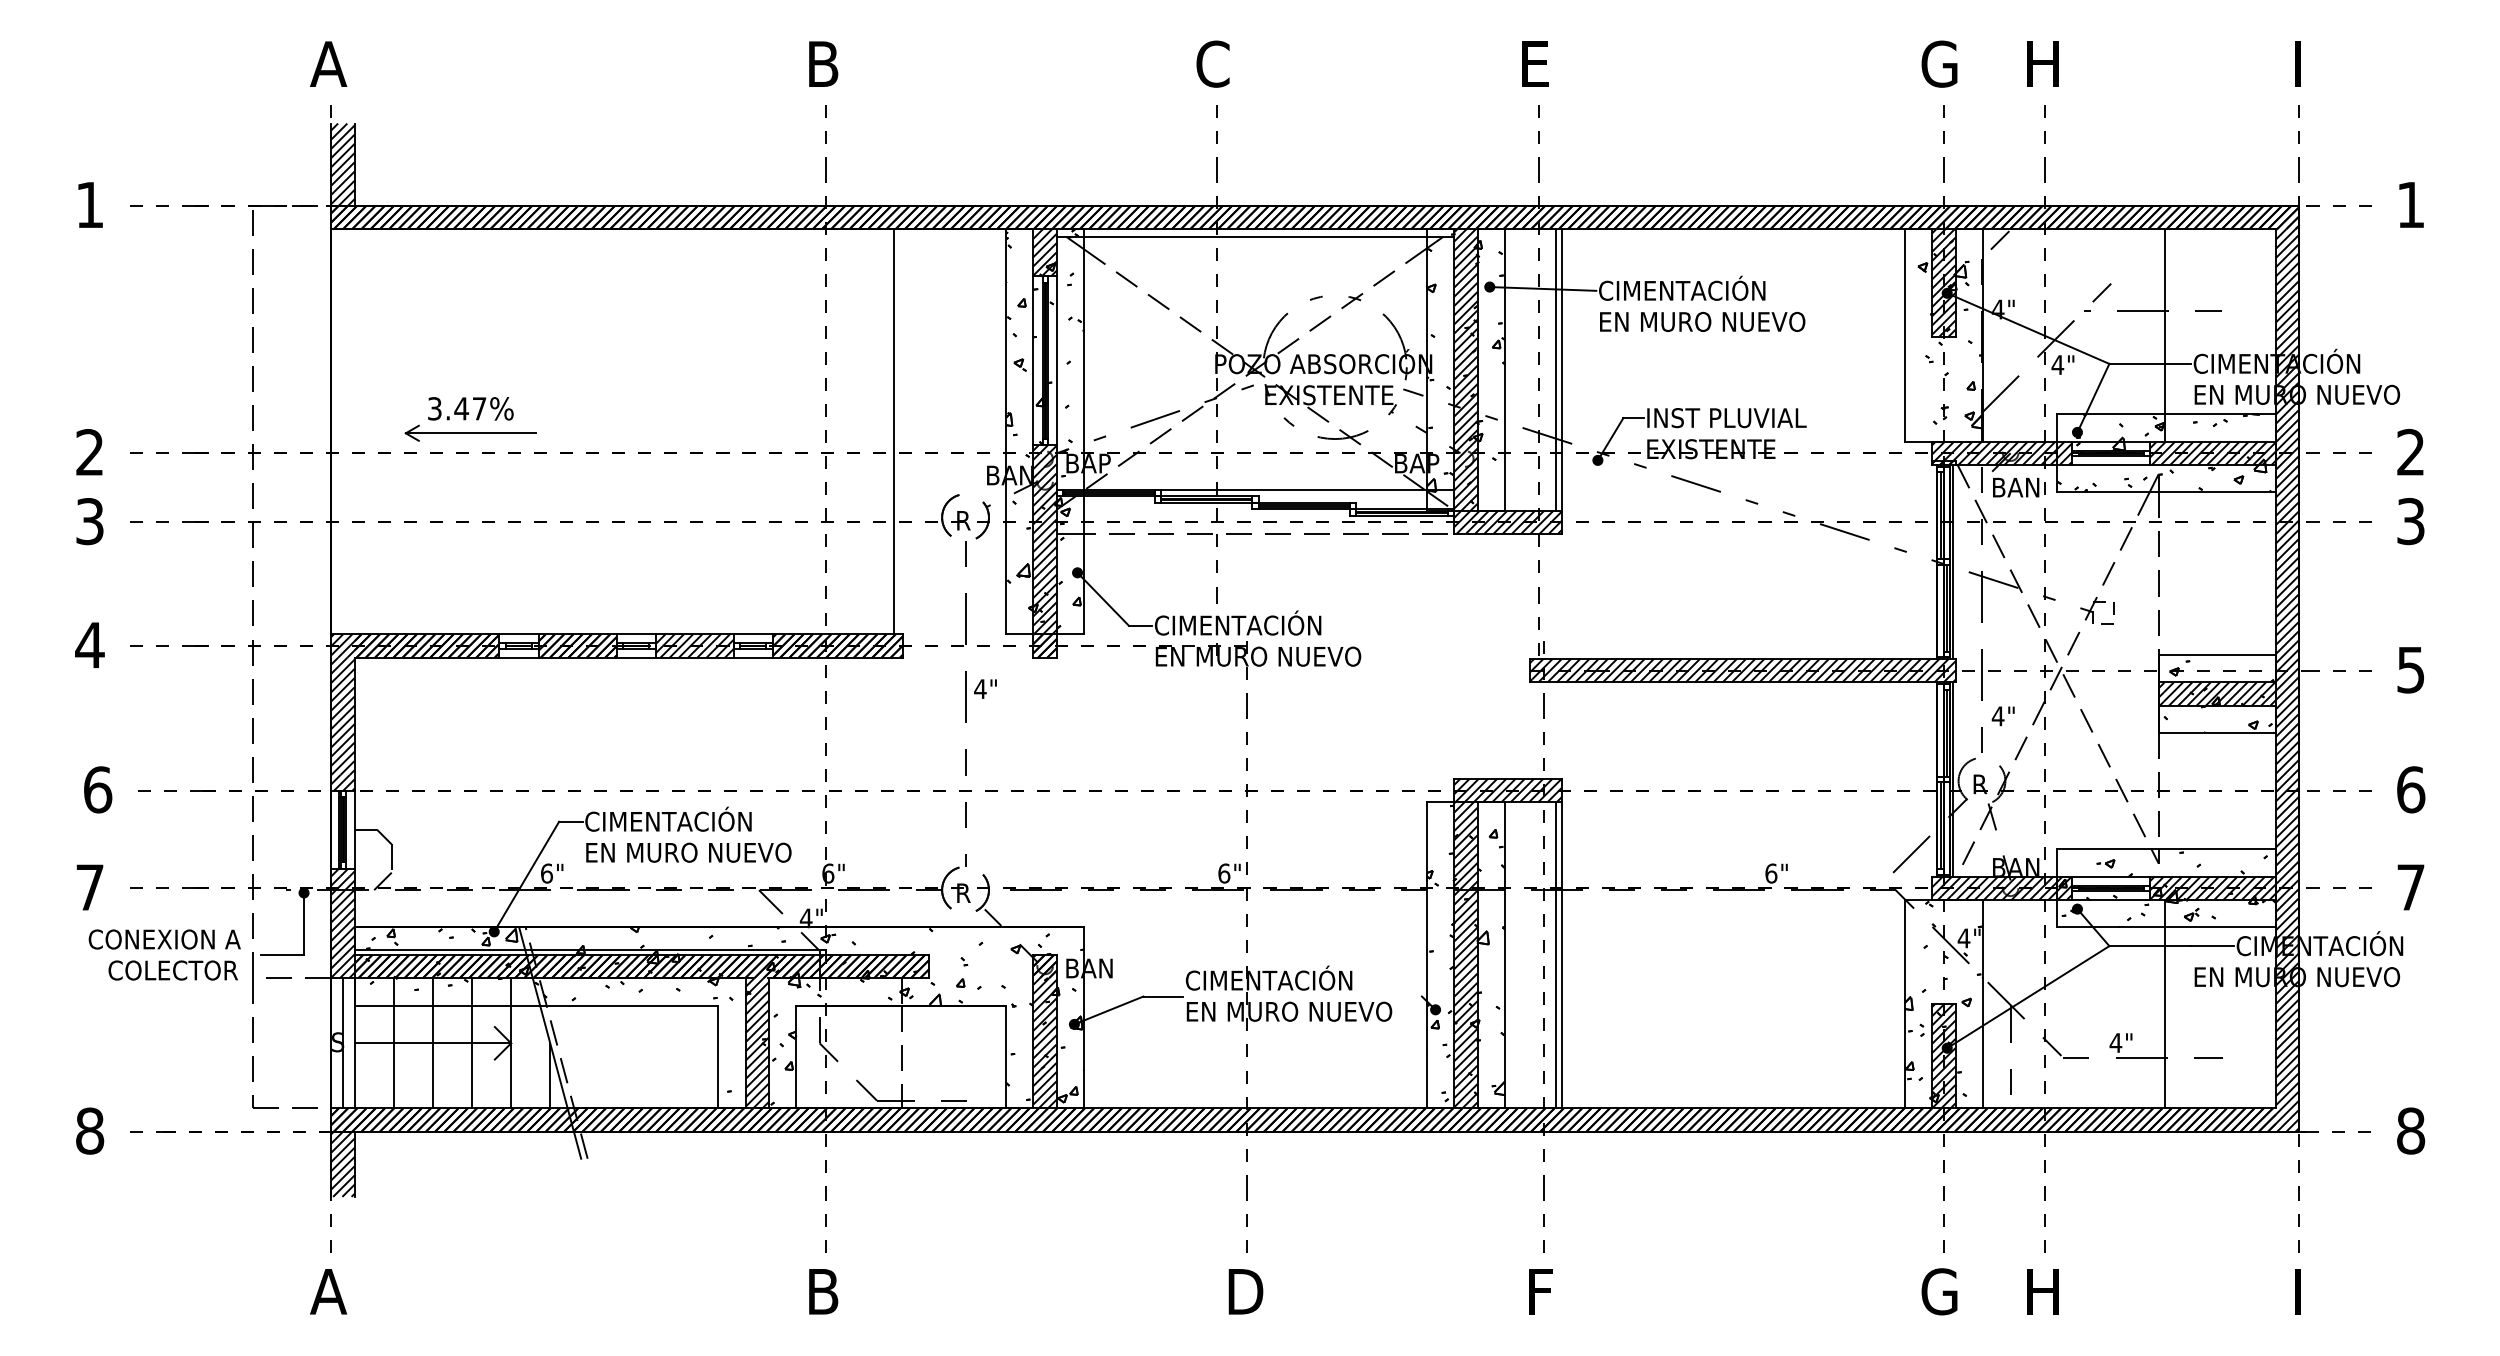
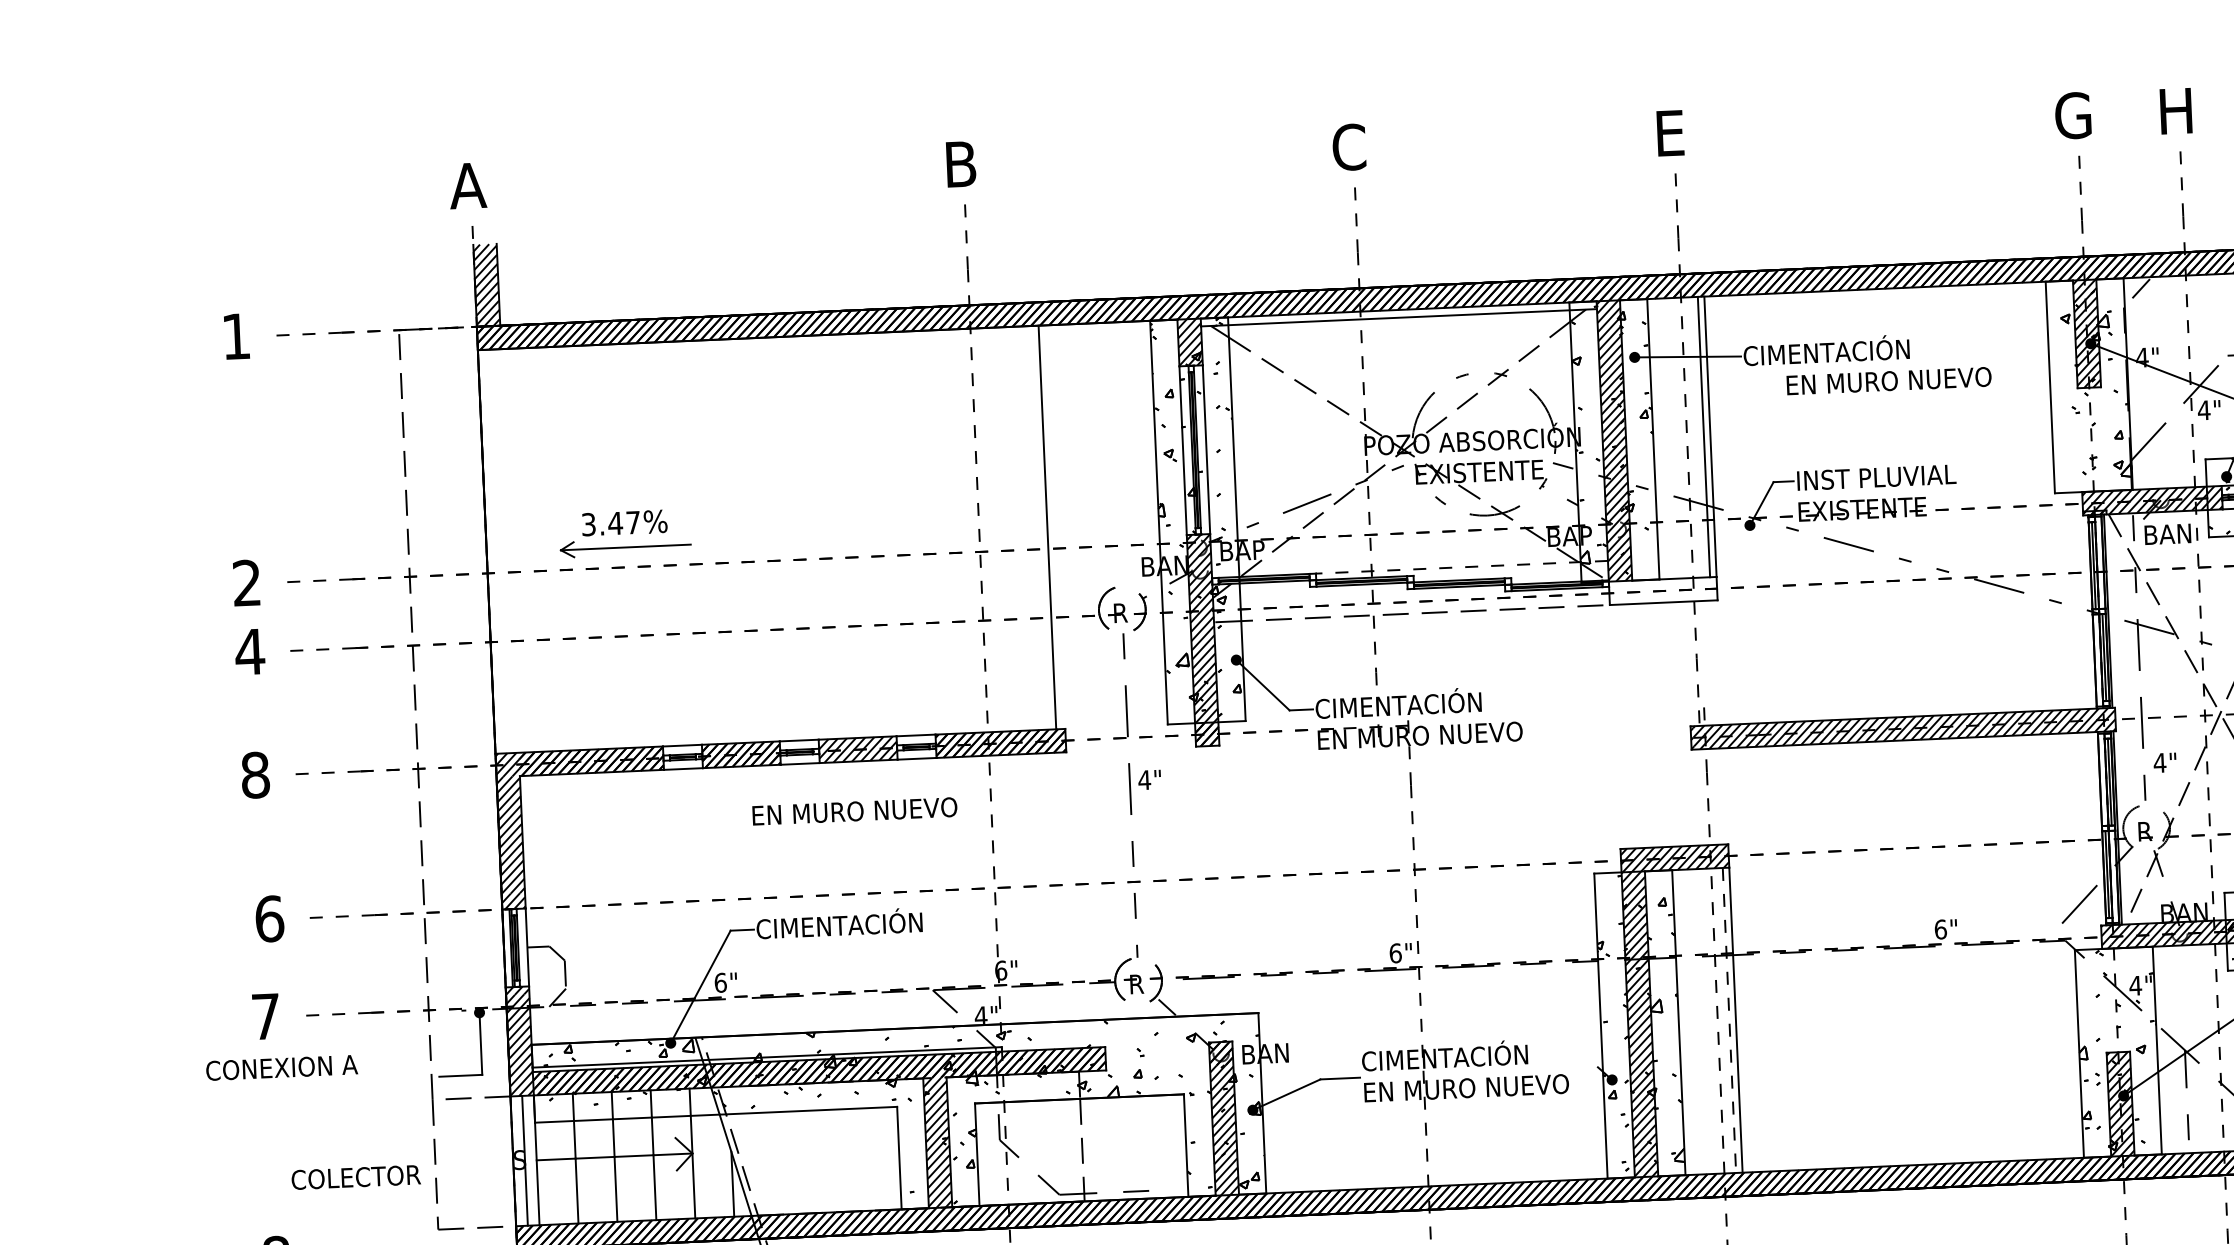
text: (1702, 321) -> (1889, 380), moved
line: (1307, 489) -> (1461, 567), solid -> dashed
text: (89, 521) -> (249, 651), 3 -> 4
hatch: (1508, 522) -> (1663, 591), removed
text: (89, 644) -> (254, 774), 4 -> 8
text: (688, 852) -> (854, 811), moved
text: (164, 939) -> (281, 1067), moved
line: (1555, 955) -> (1729, 1020), solid -> dashed
text: (172, 970) -> (355, 1177), moved

